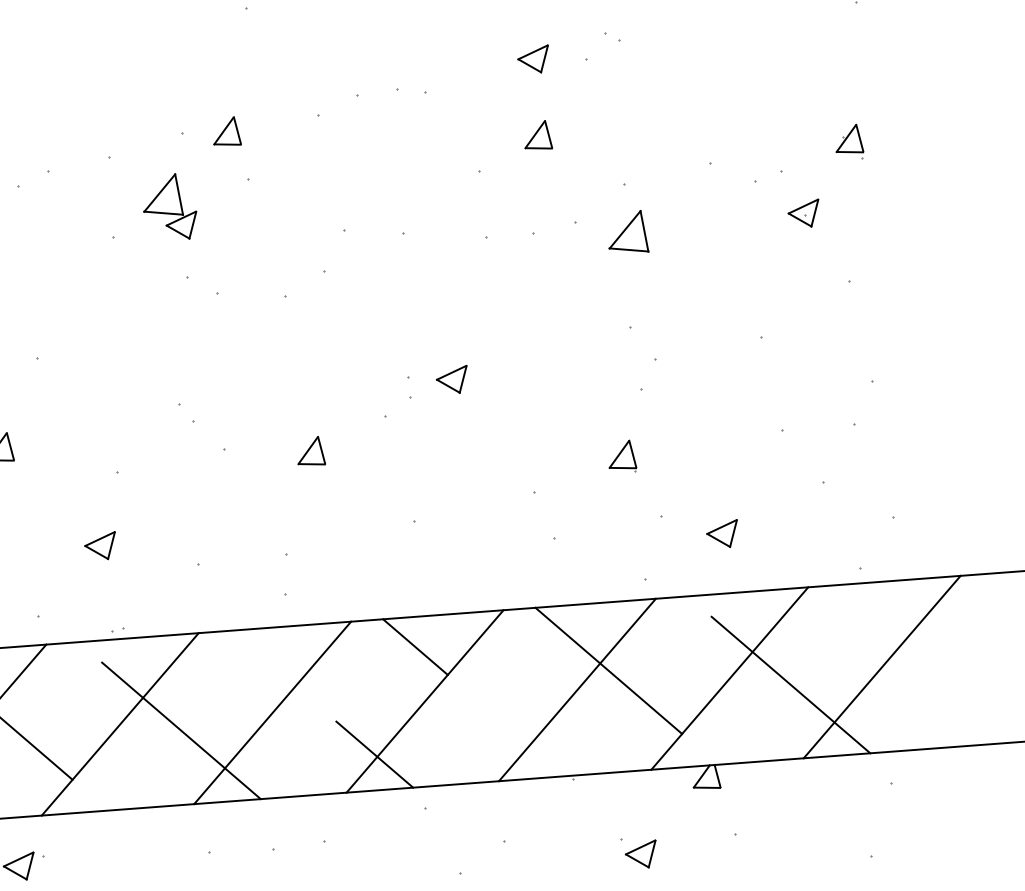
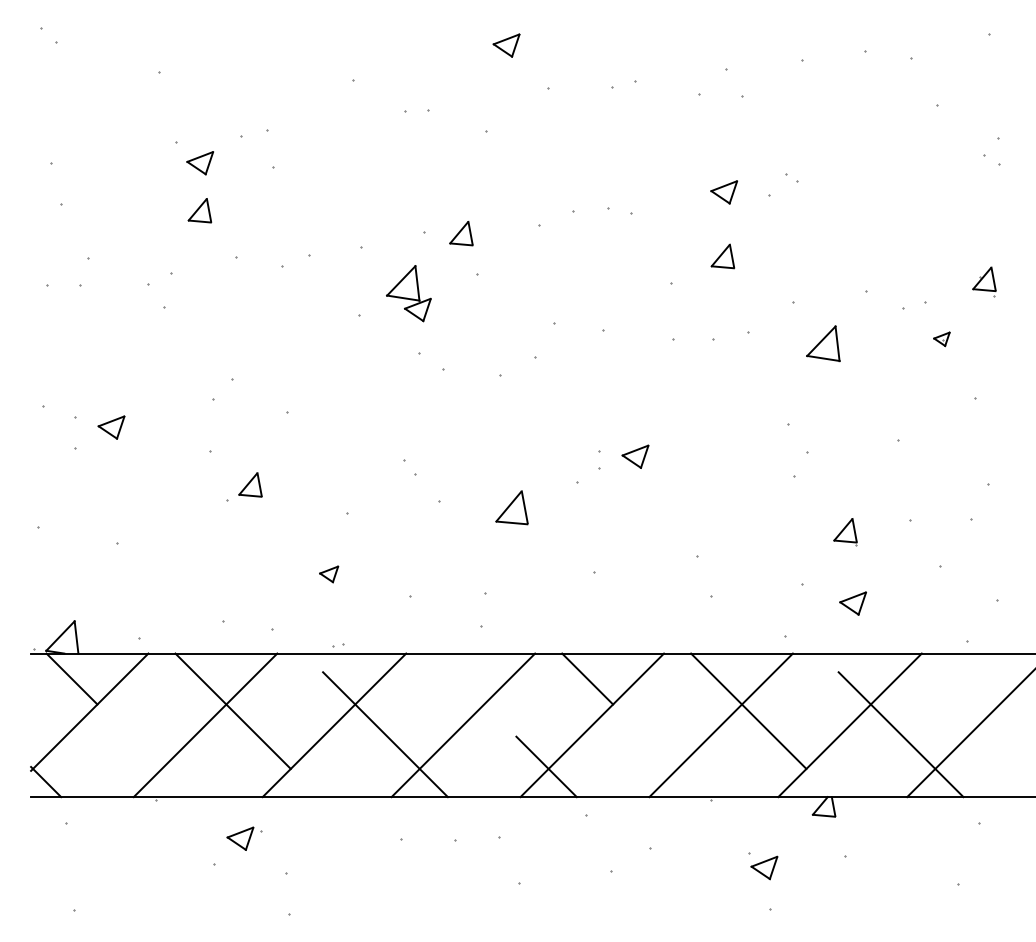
part: (803, 214) -> (941, 339), size x0.6
part: (627, 232) -> (823, 343), moved
part: (310, 451) -> (511, 507), size x1.4
part: (622, 457) -> (845, 532), moved
part: (99, 546) -> (328, 574), size x0.7

